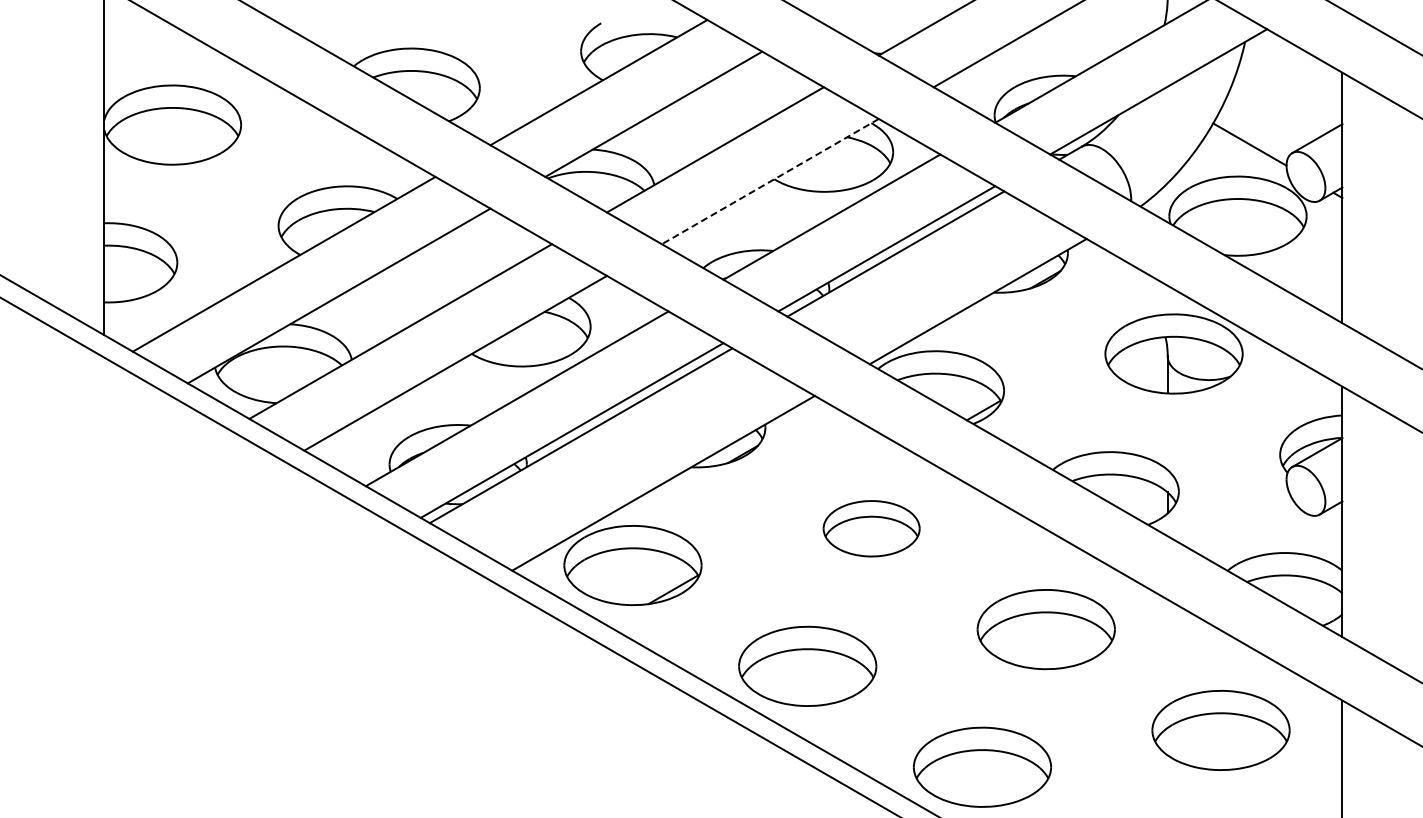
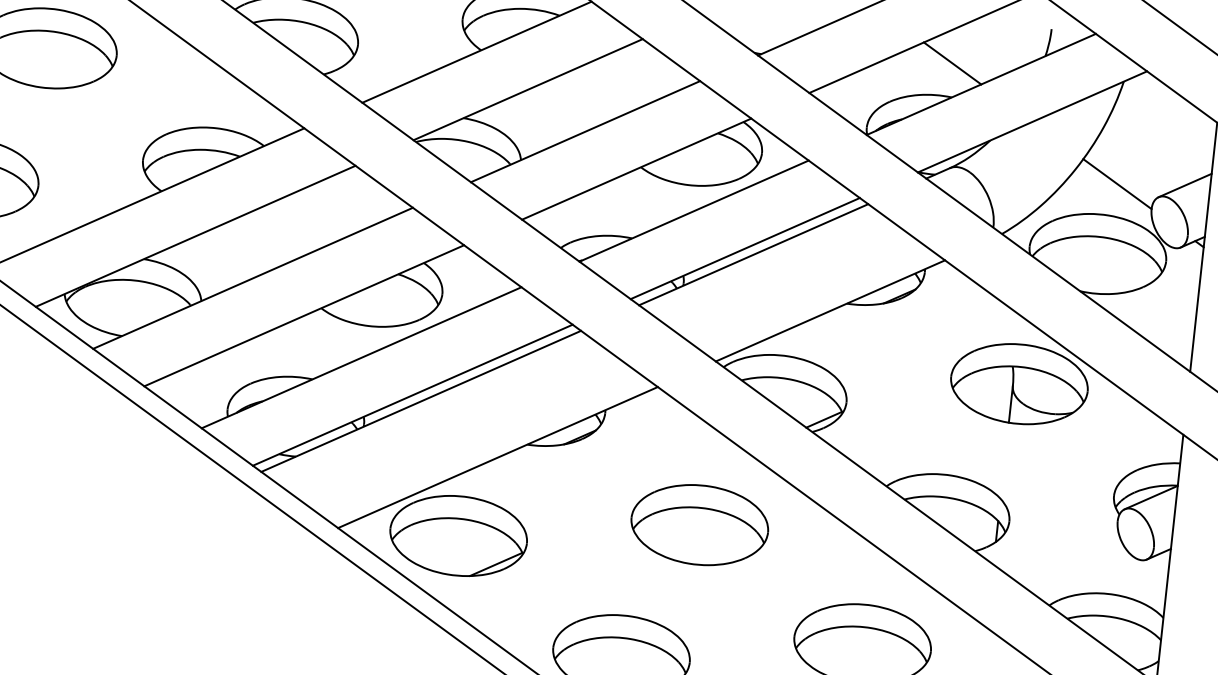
line: (1072, 42) -> (952, 63), added
line: (769, 181) -> (635, 168), dashed -> solid
part: (871, 528) -> (699, 524), size x1.43

